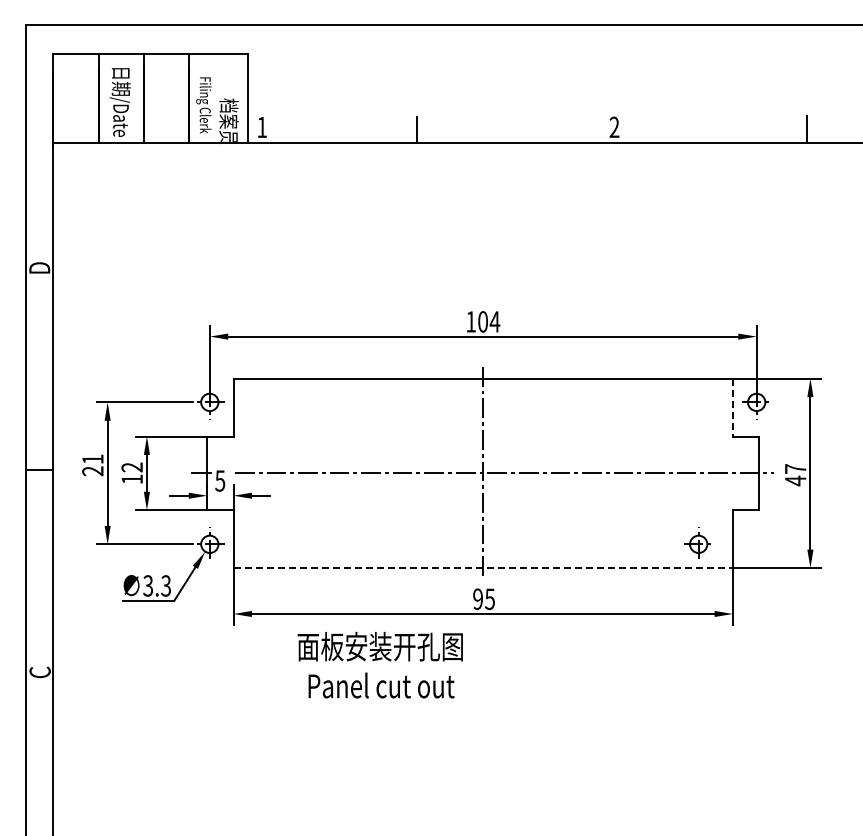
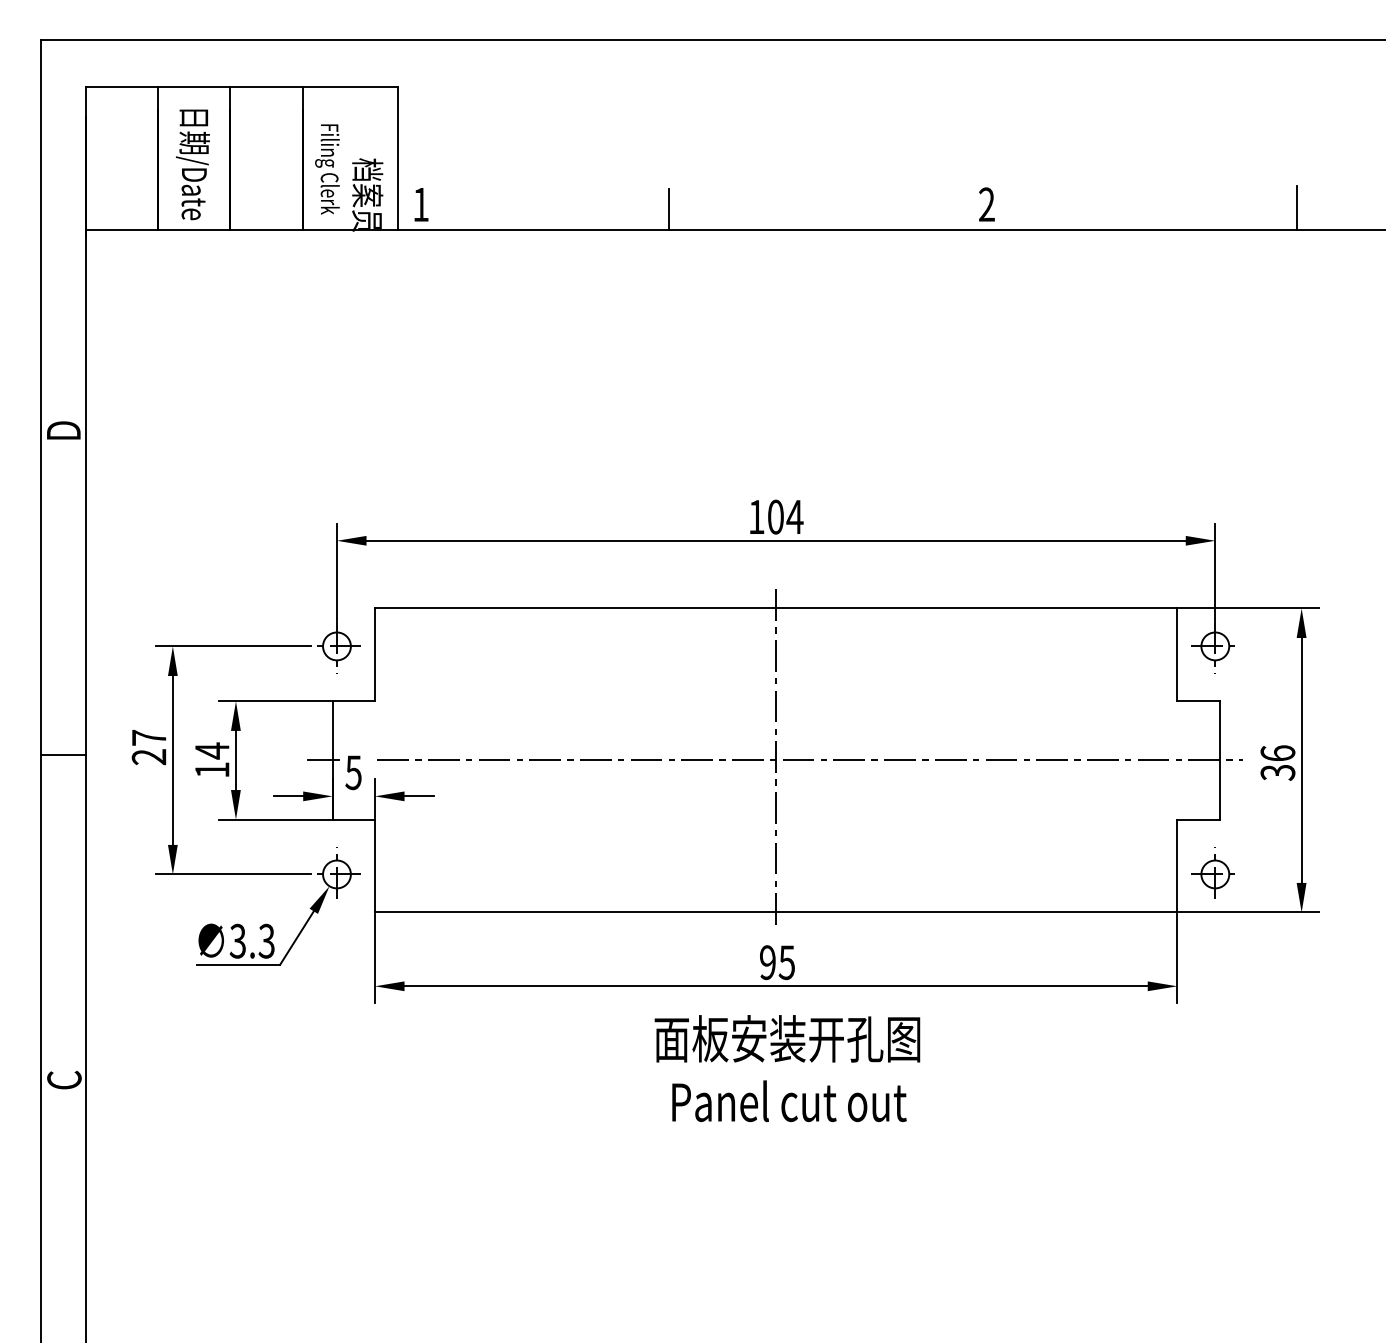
line: (733, 407) -> (1178, 654), dashed -> solid
text: (92, 459) -> (148, 738), 21 -> 27
text: (131, 467) -> (211, 751), 12 -> 14
text: (795, 475) -> (1277, 763), 47 -> 36
part: (697, 542) -> (1213, 871), moved
line: (483, 568) -> (776, 913), dashed -> solid
text: (379, 664) -> (786, 1067), moved

